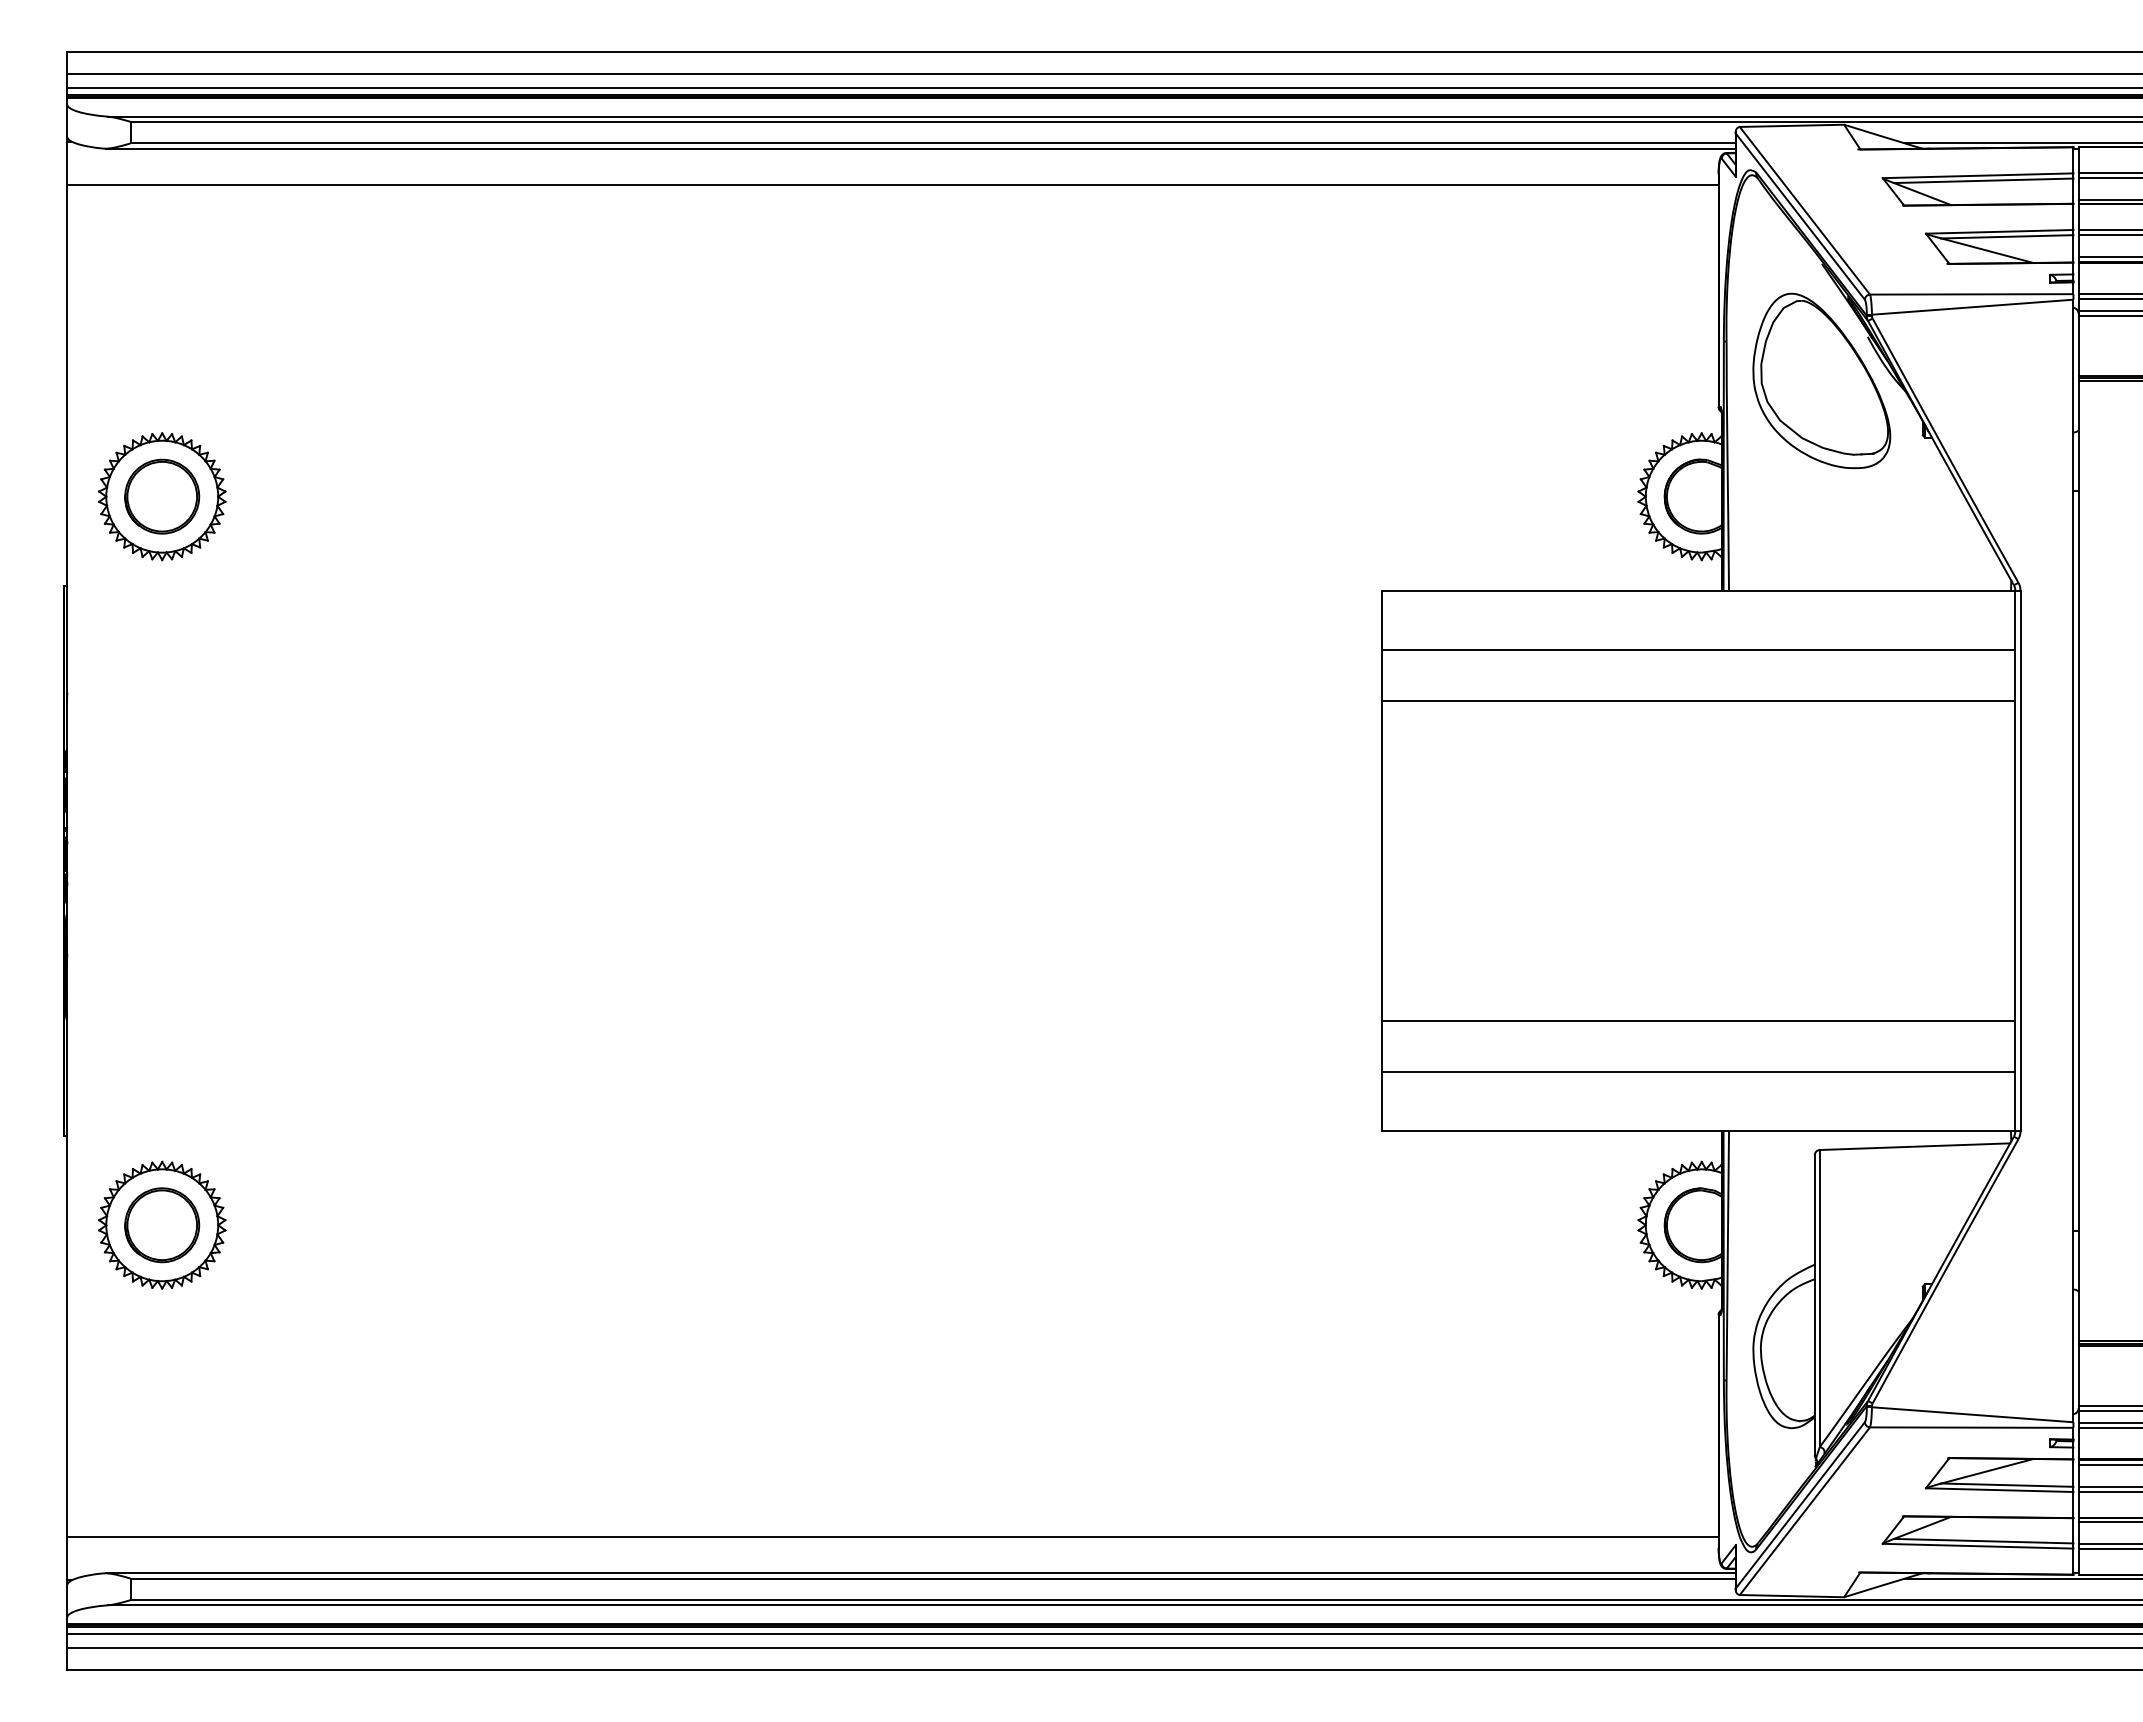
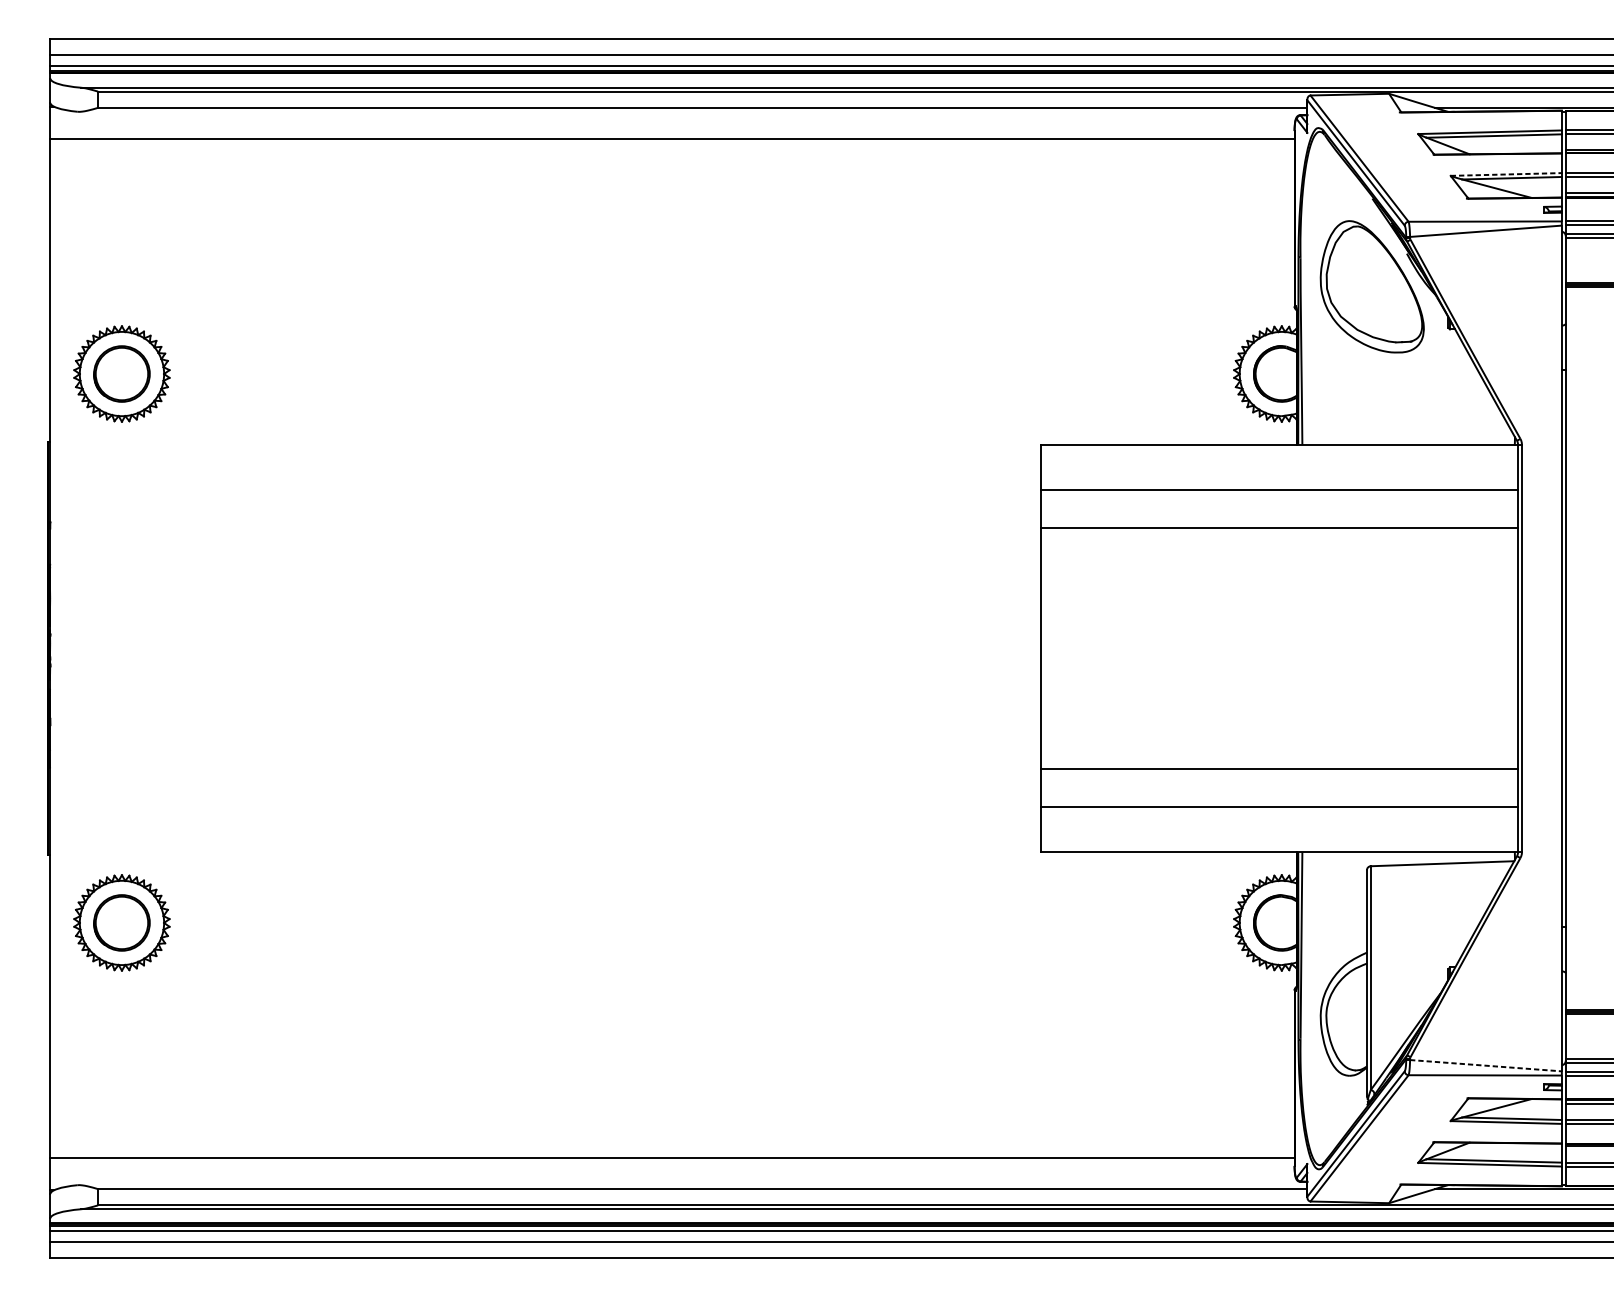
line: (920, 148) -> (693, 111), removed
line: (1999, 231) -> (1506, 174), solid -> dashed
line: (1972, 1414) -> (1485, 1065), solid -> dashed
line: (920, 1573) -> (693, 1185), removed

